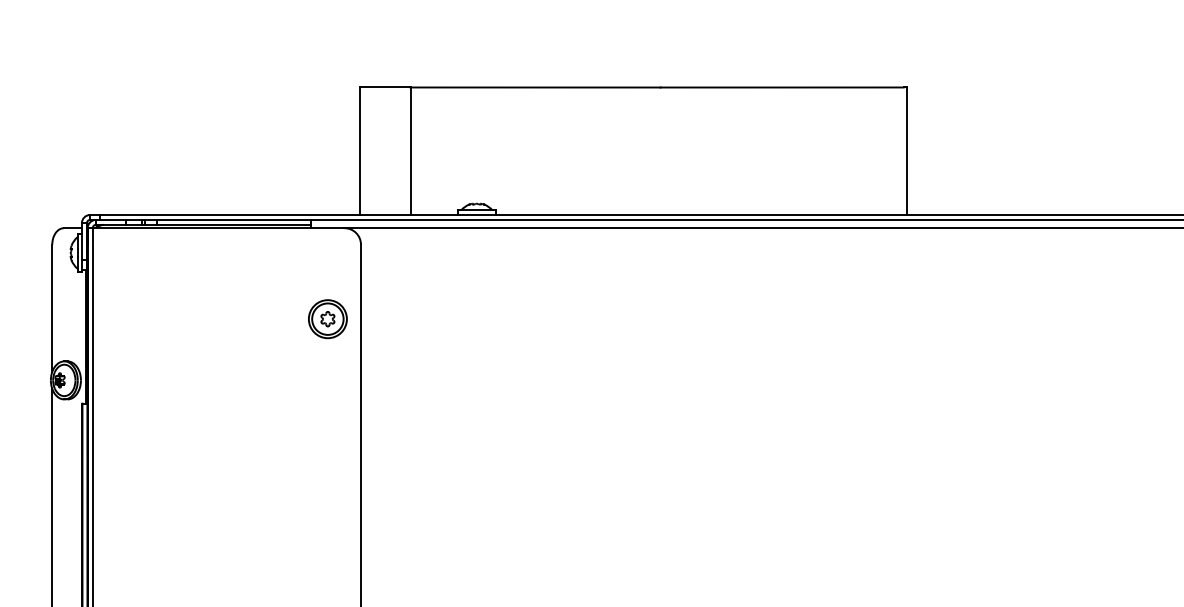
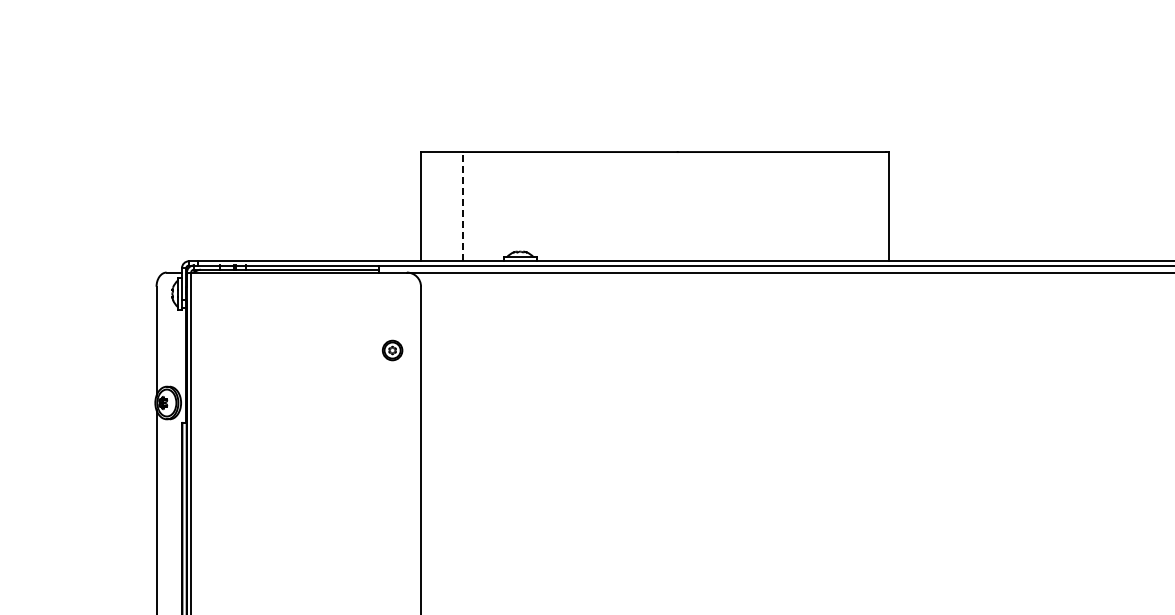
line: (410, 151) -> (463, 206), solid -> dashed
part: (327, 319) -> (392, 350), size x0.6

